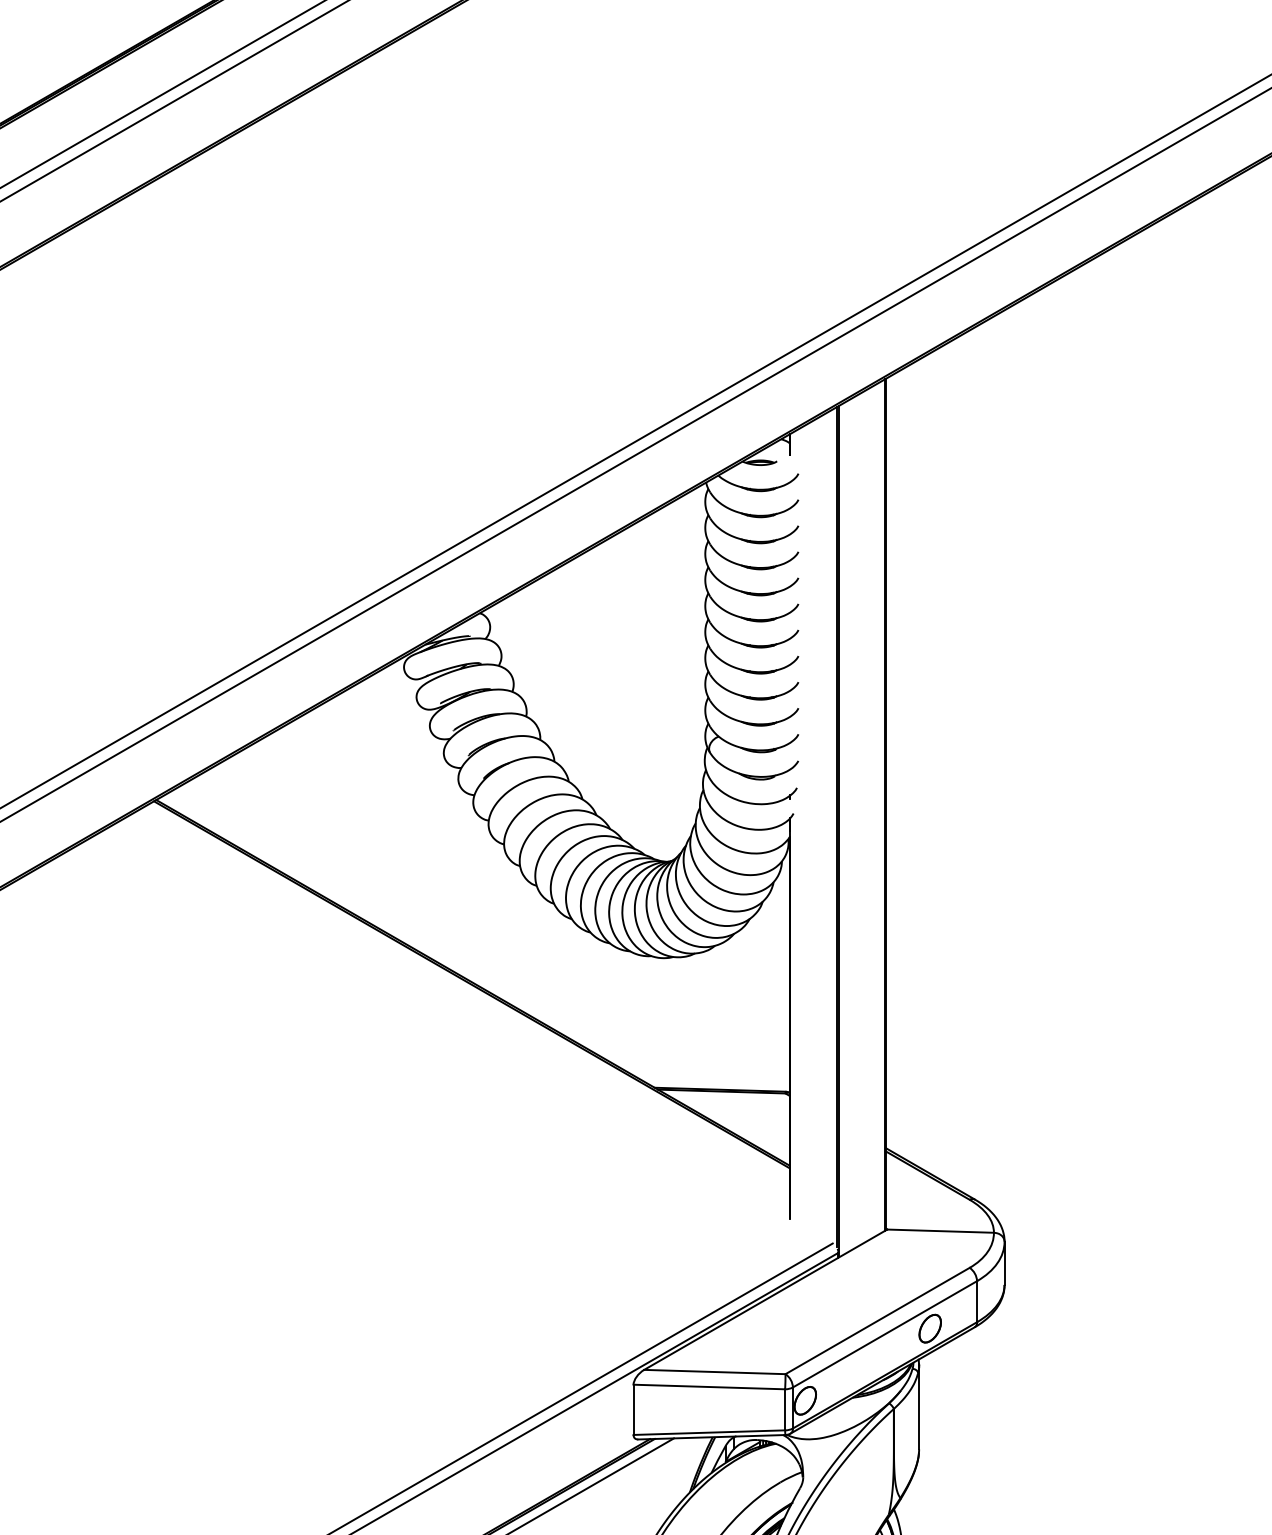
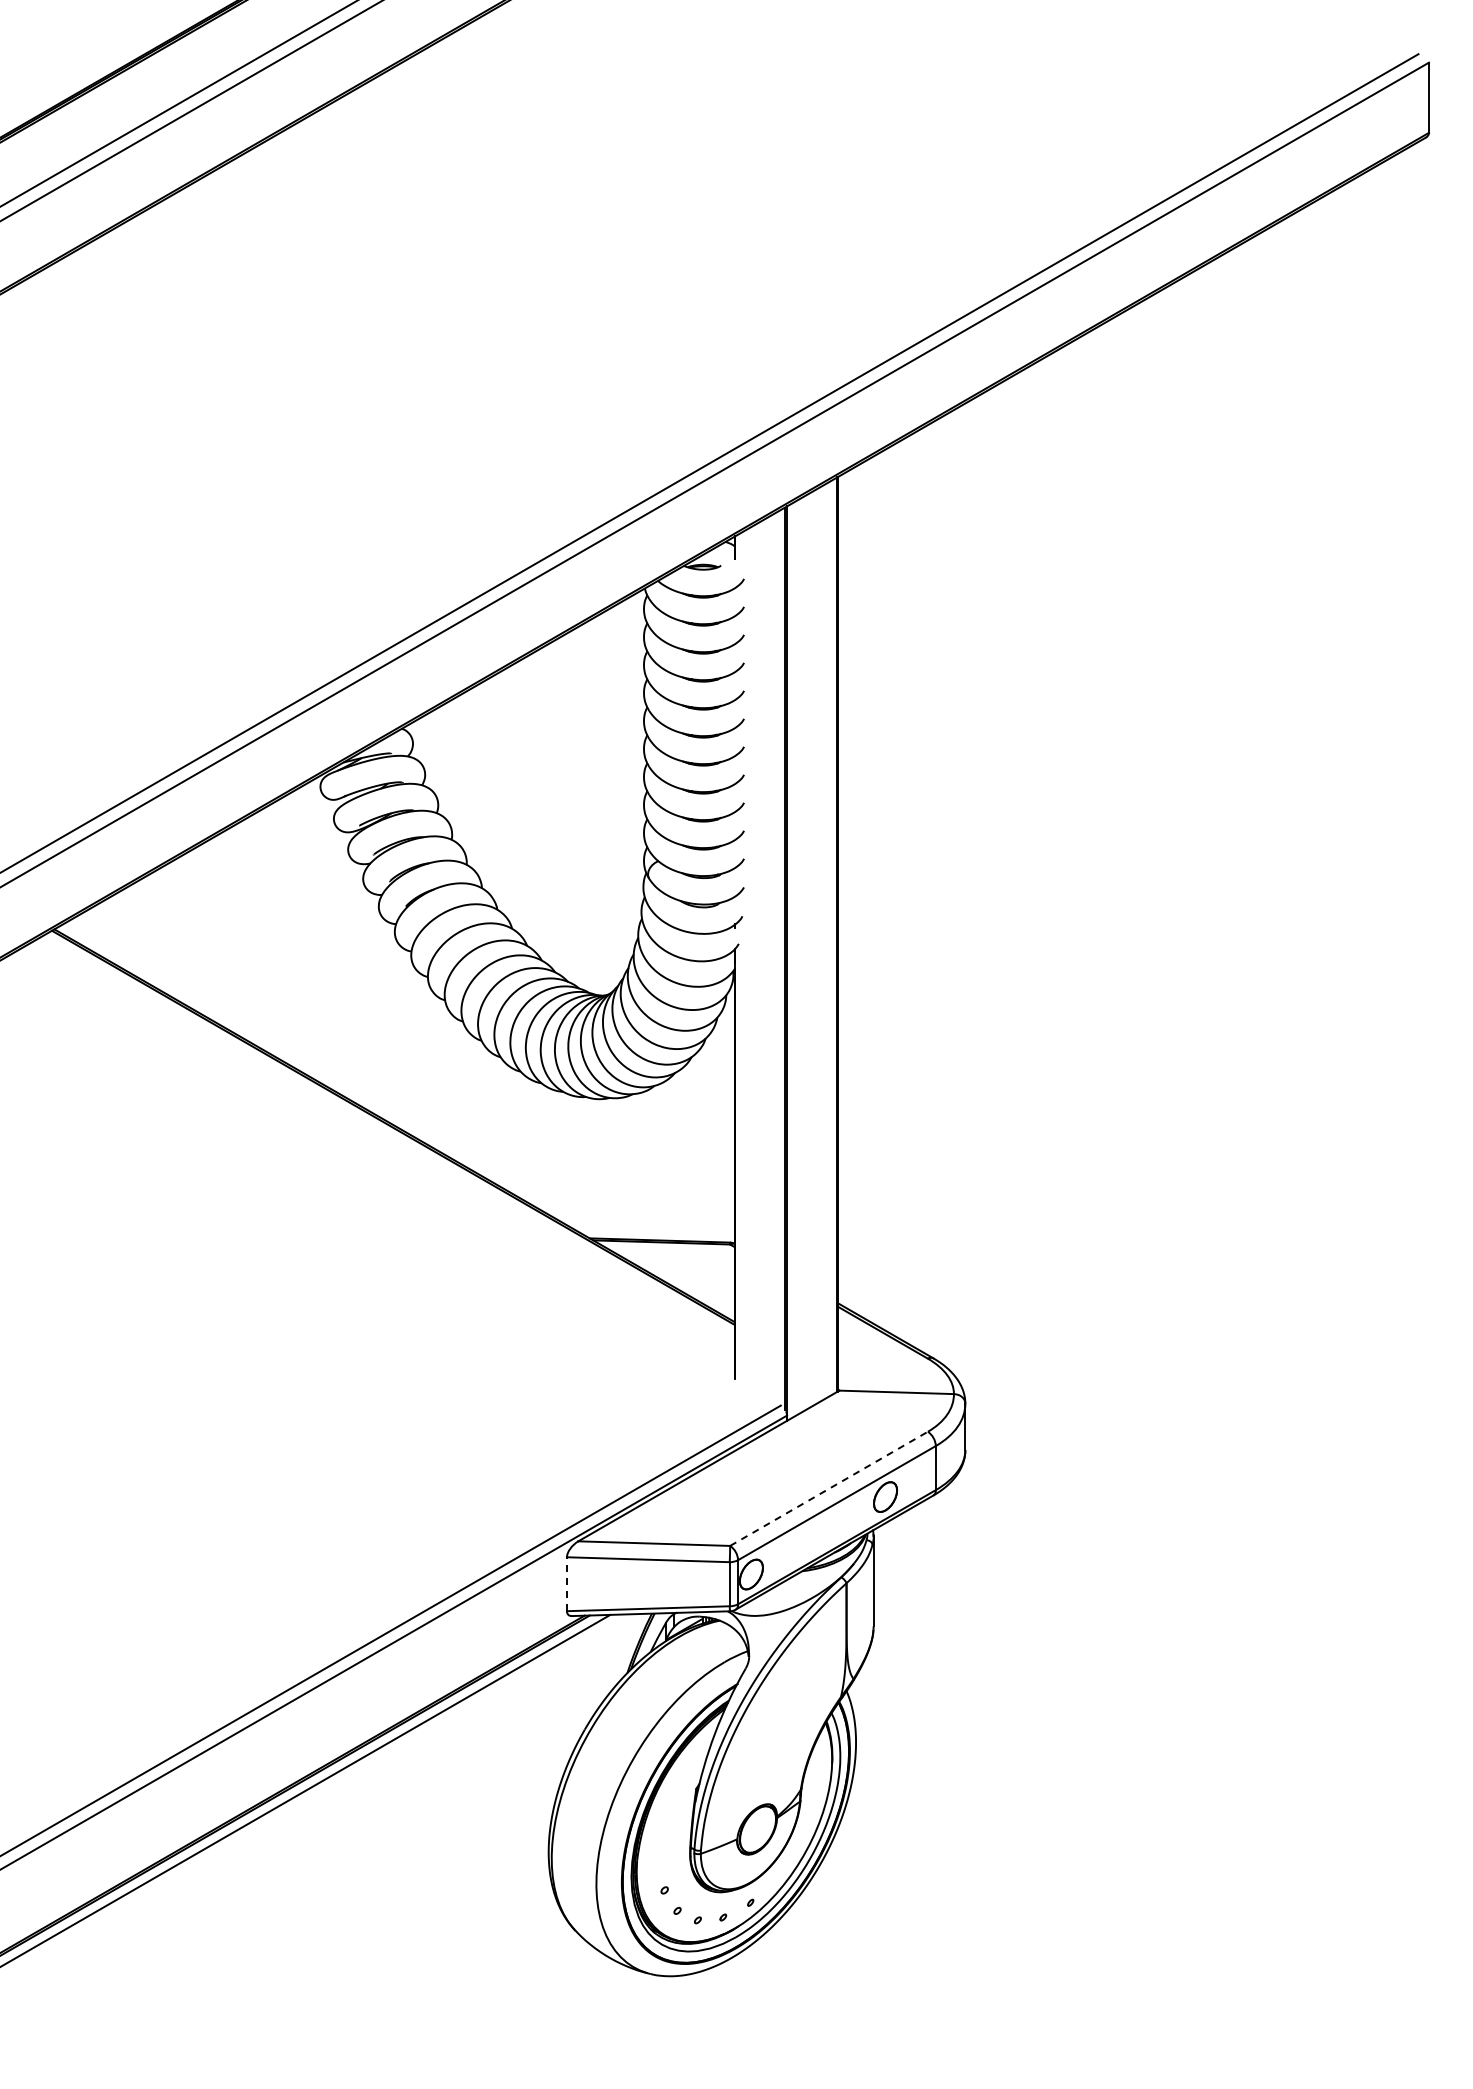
line: (878, 1320) -> (829, 1488), solid -> dashed
line: (633, 1410) -> (566, 1584), solid -> dashed

